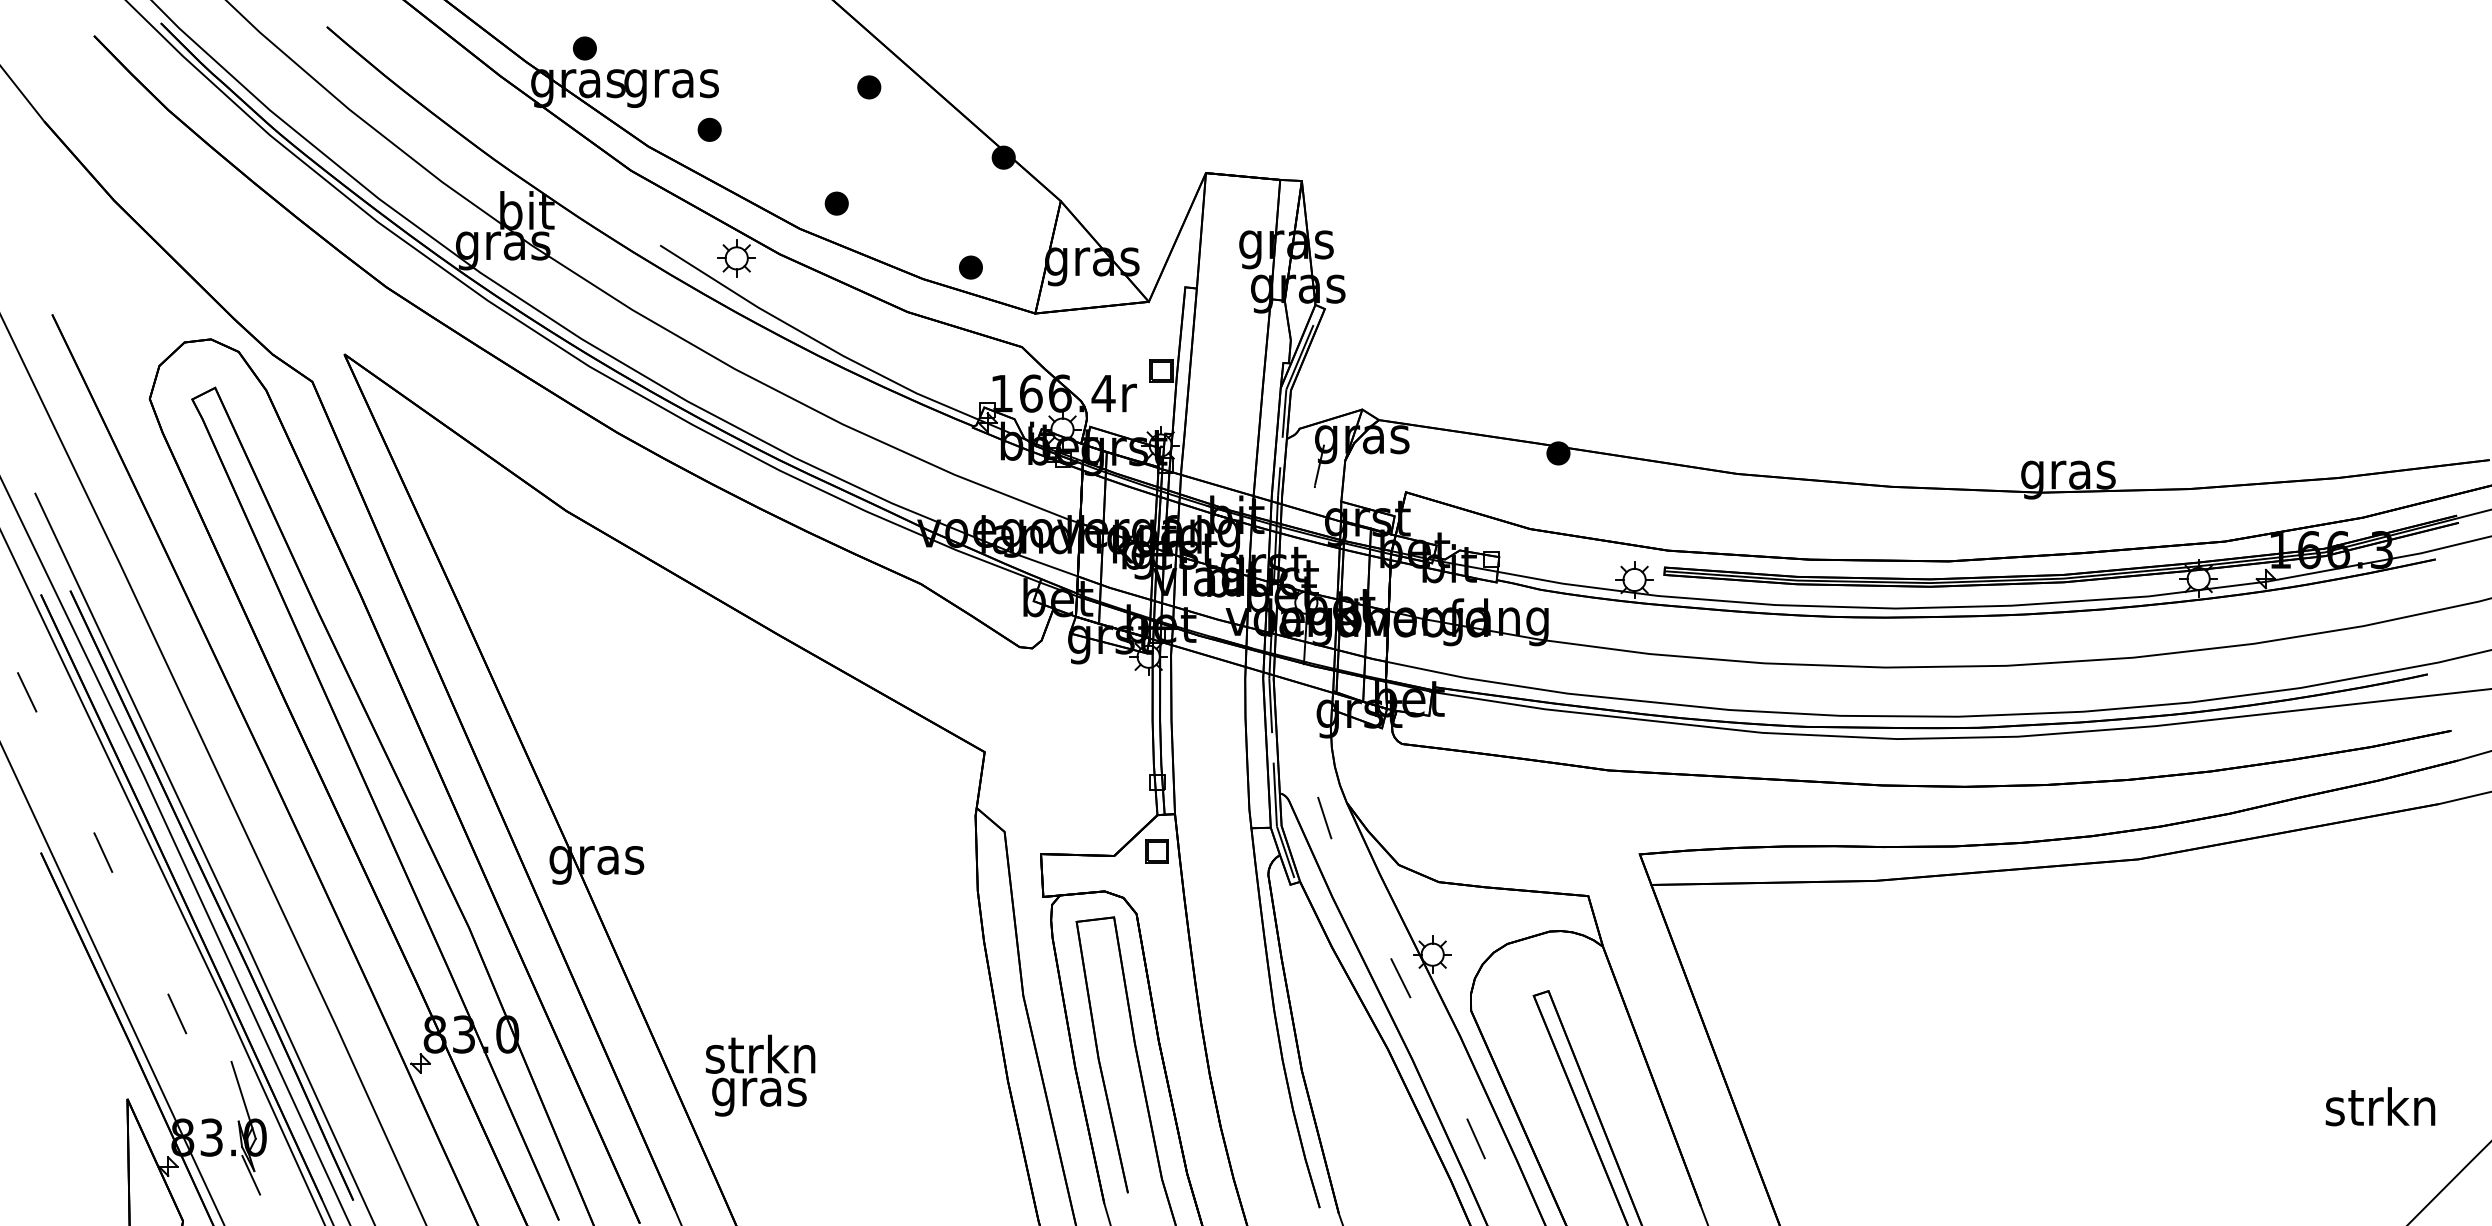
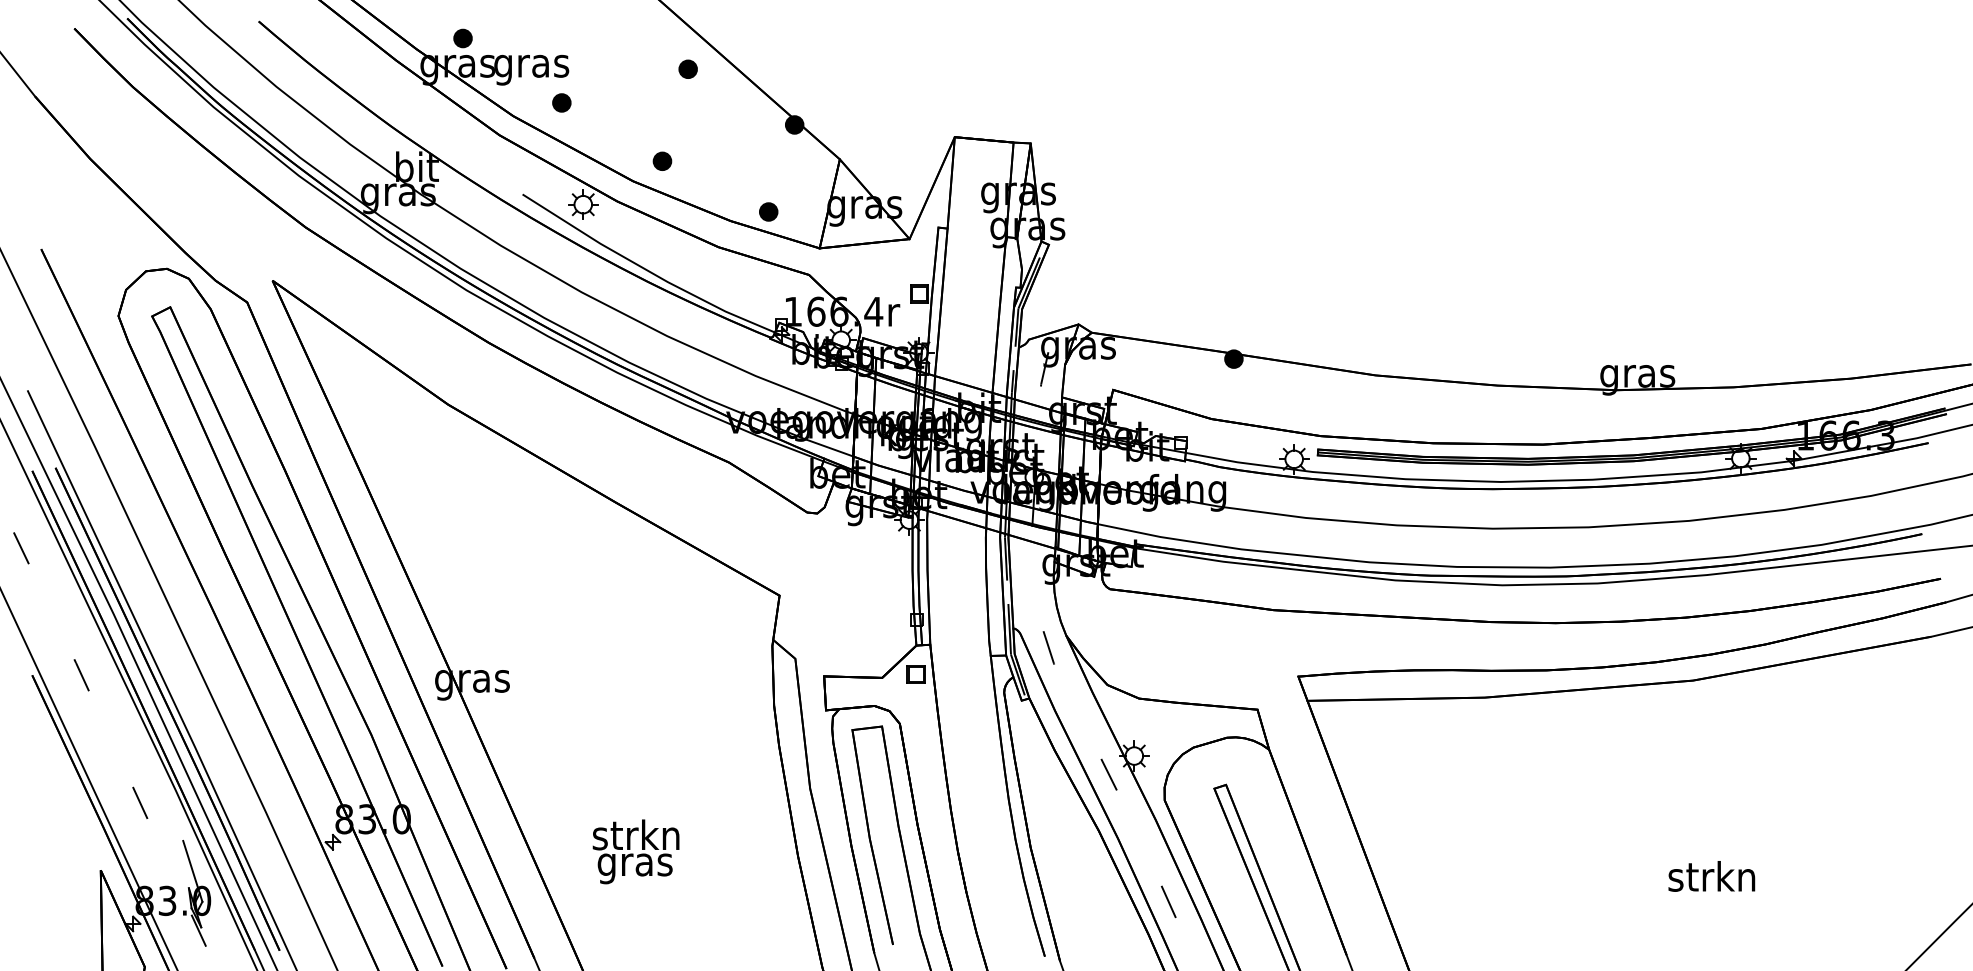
text: (759, 1075) -> (635, 851), moved
text: (2380, 1106) -> (1711, 876), moved

